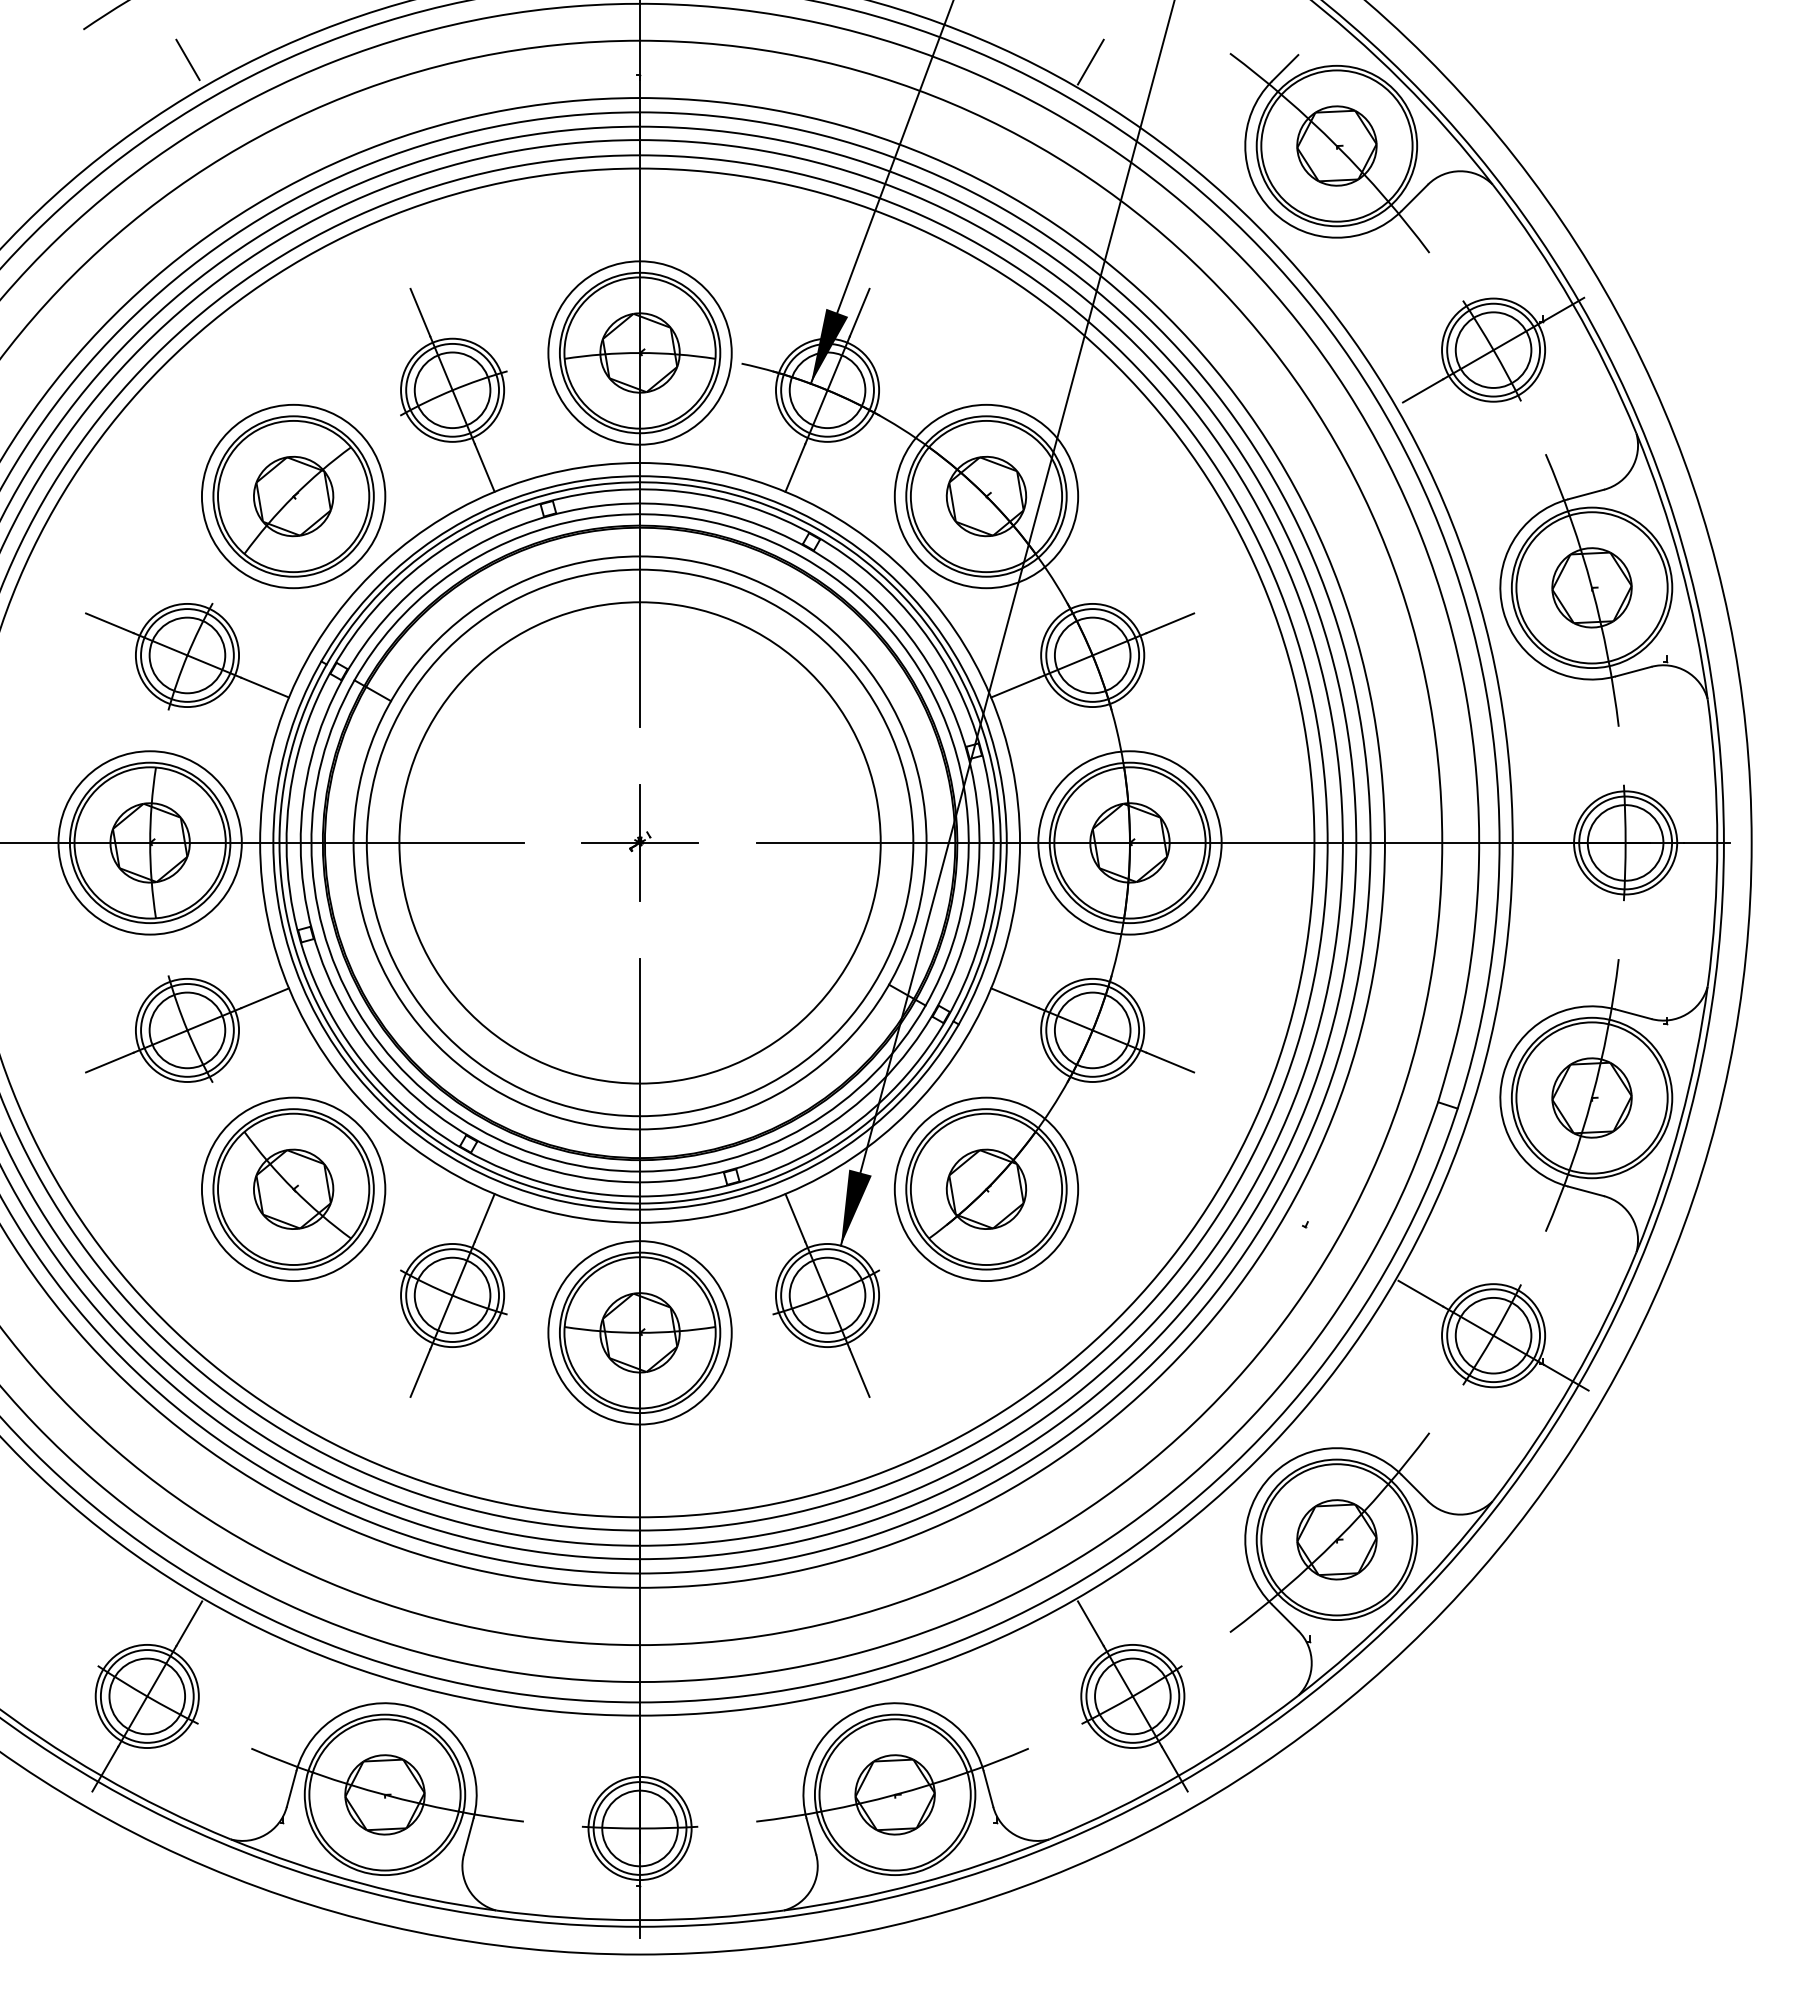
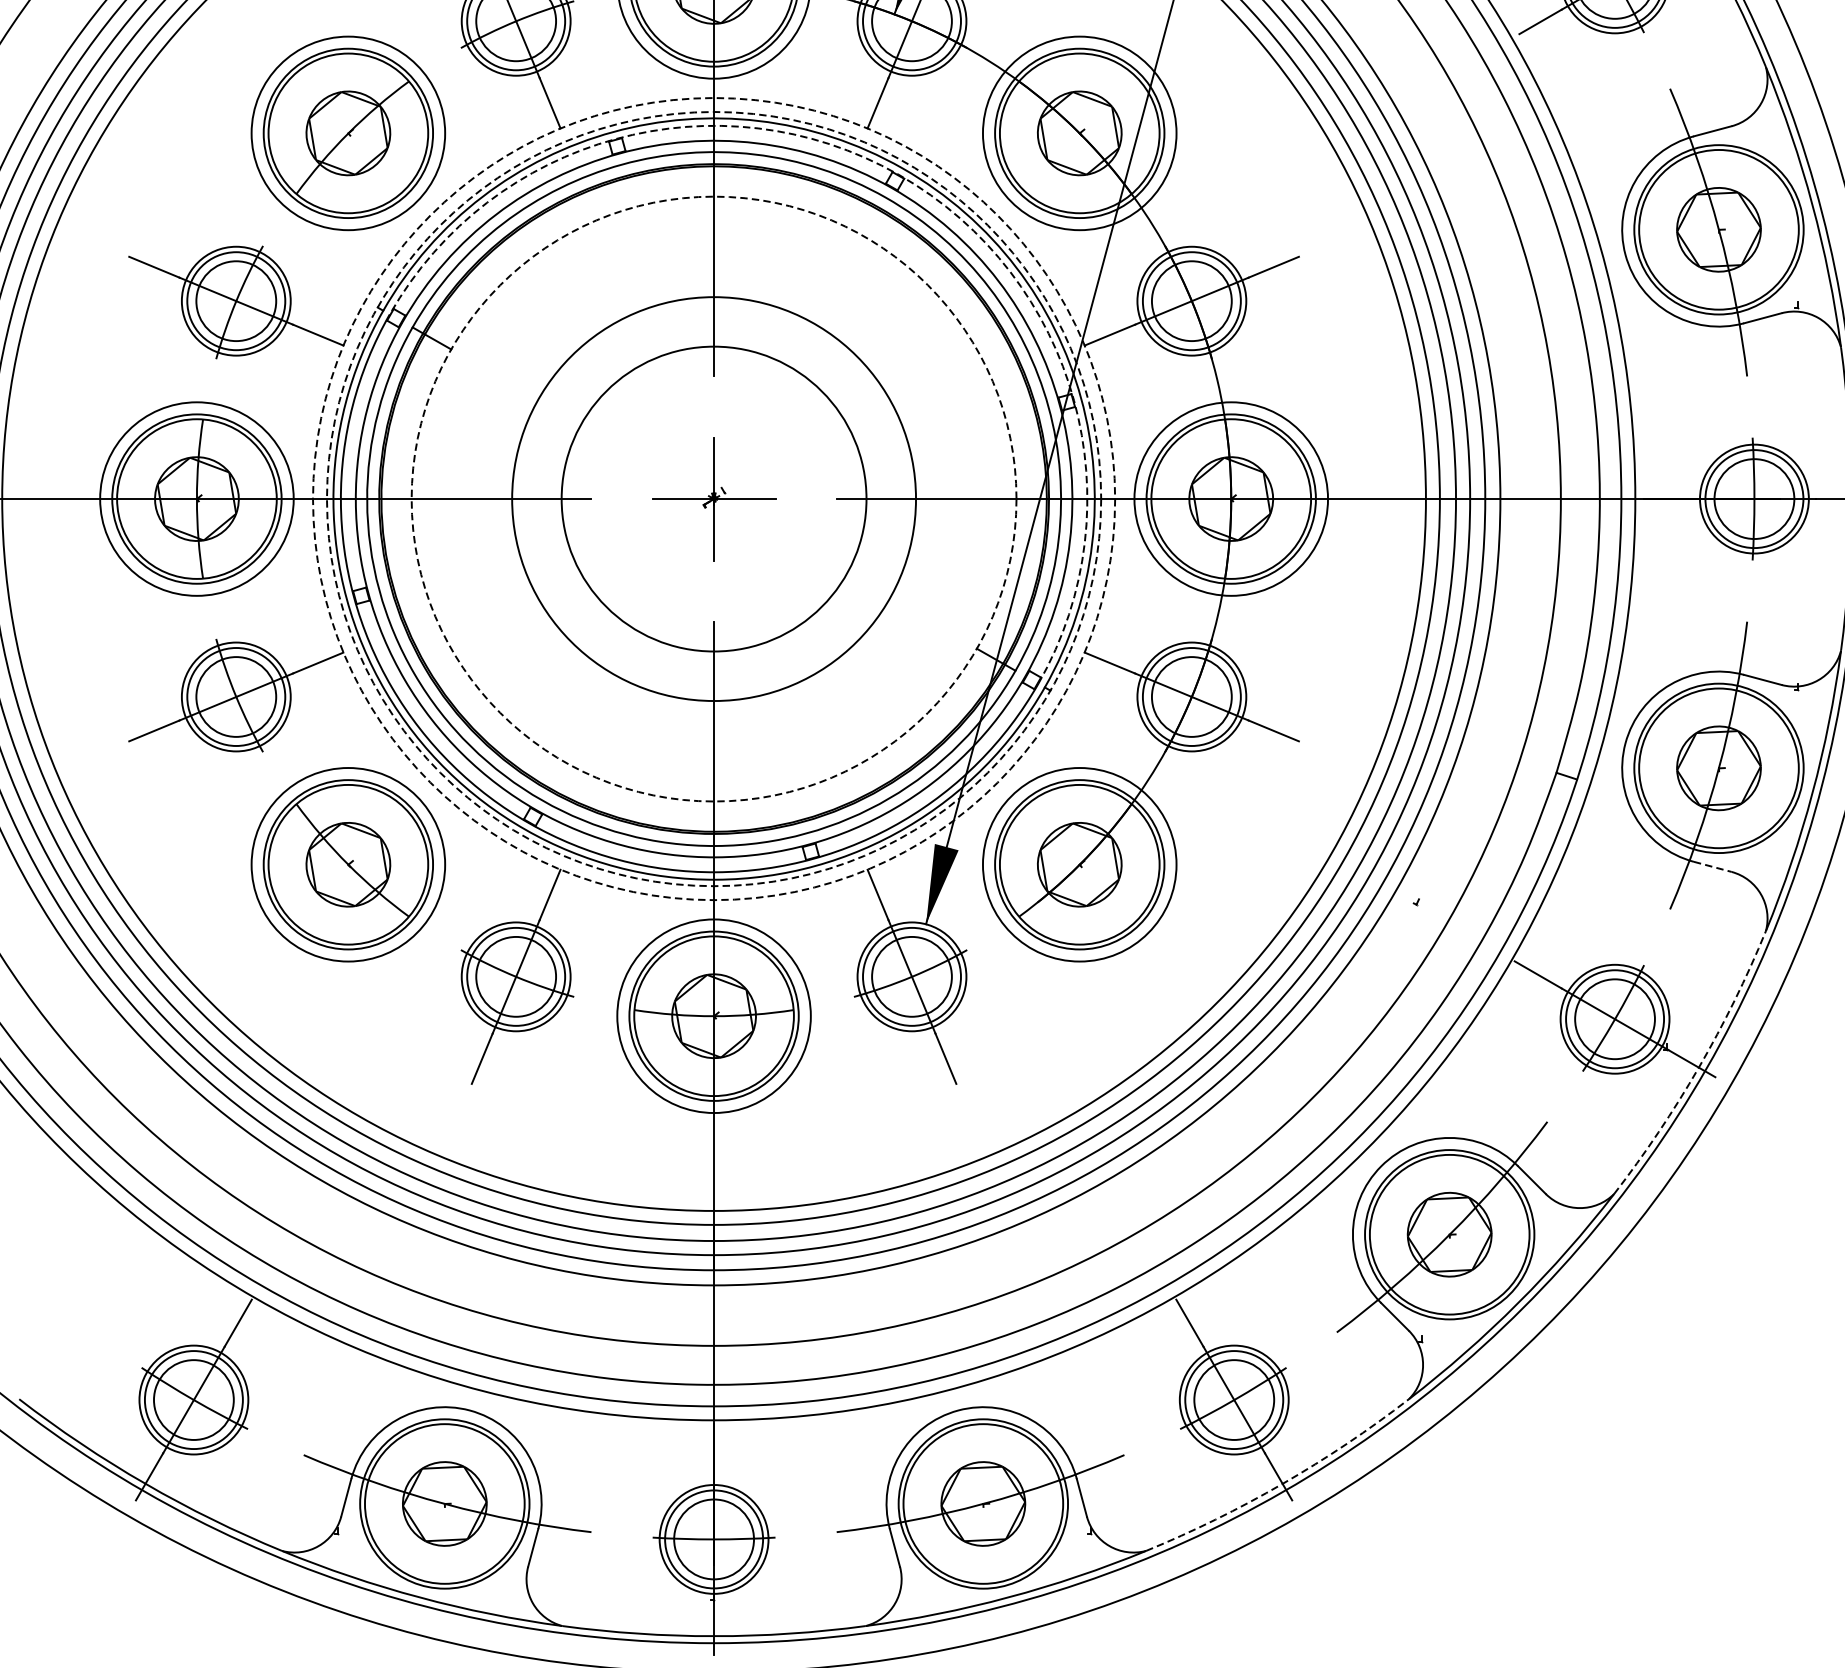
arc: (815, 535) -> (899, 174), solid -> dashed
circle: (639, 842) -> (713, 498), size x0.6
circle: (639, 842) -> (713, 498), size x0.7
circle: (639, 842) -> (713, 498), solid -> dashed
circle: (639, 842) -> (713, 498), solid -> dashed
circle: (640, 842) -> (714, 498), solid -> dashed
line: (1586, 1191) -> (1713, 867), solid -> dashed
arc: (1572, 1381) -> (1698, 1067), solid -> dashed
arc: (1178, 1775) -> (1282, 1483), solid -> dashed

